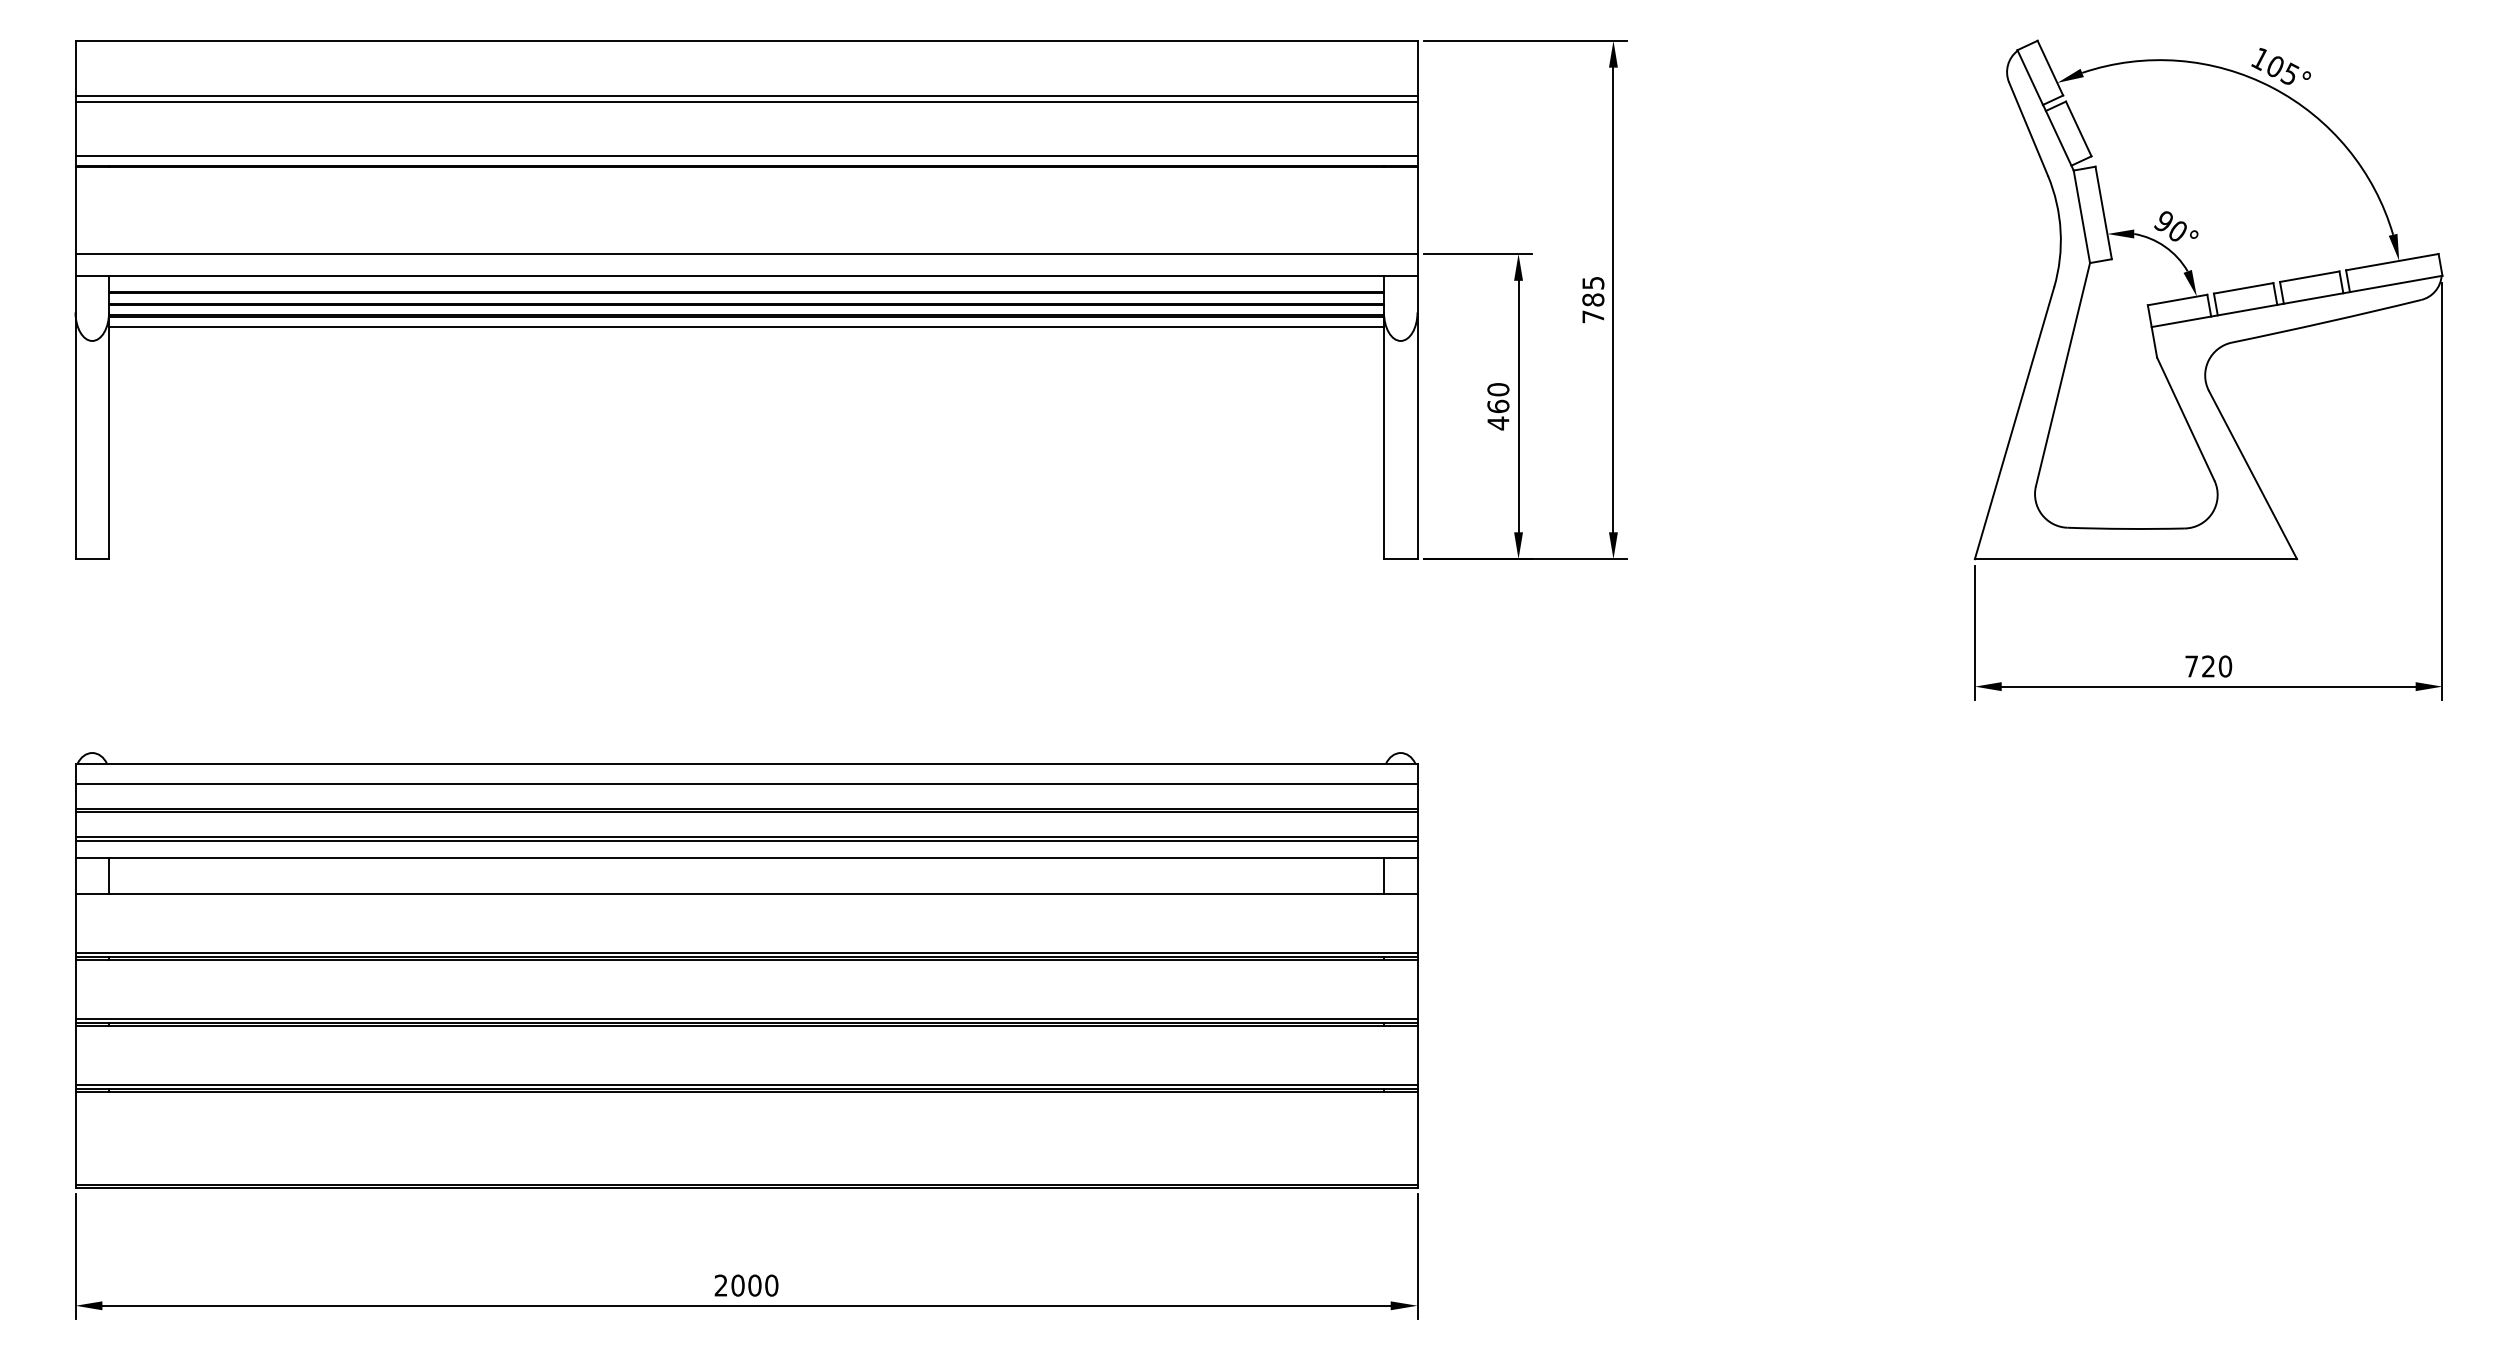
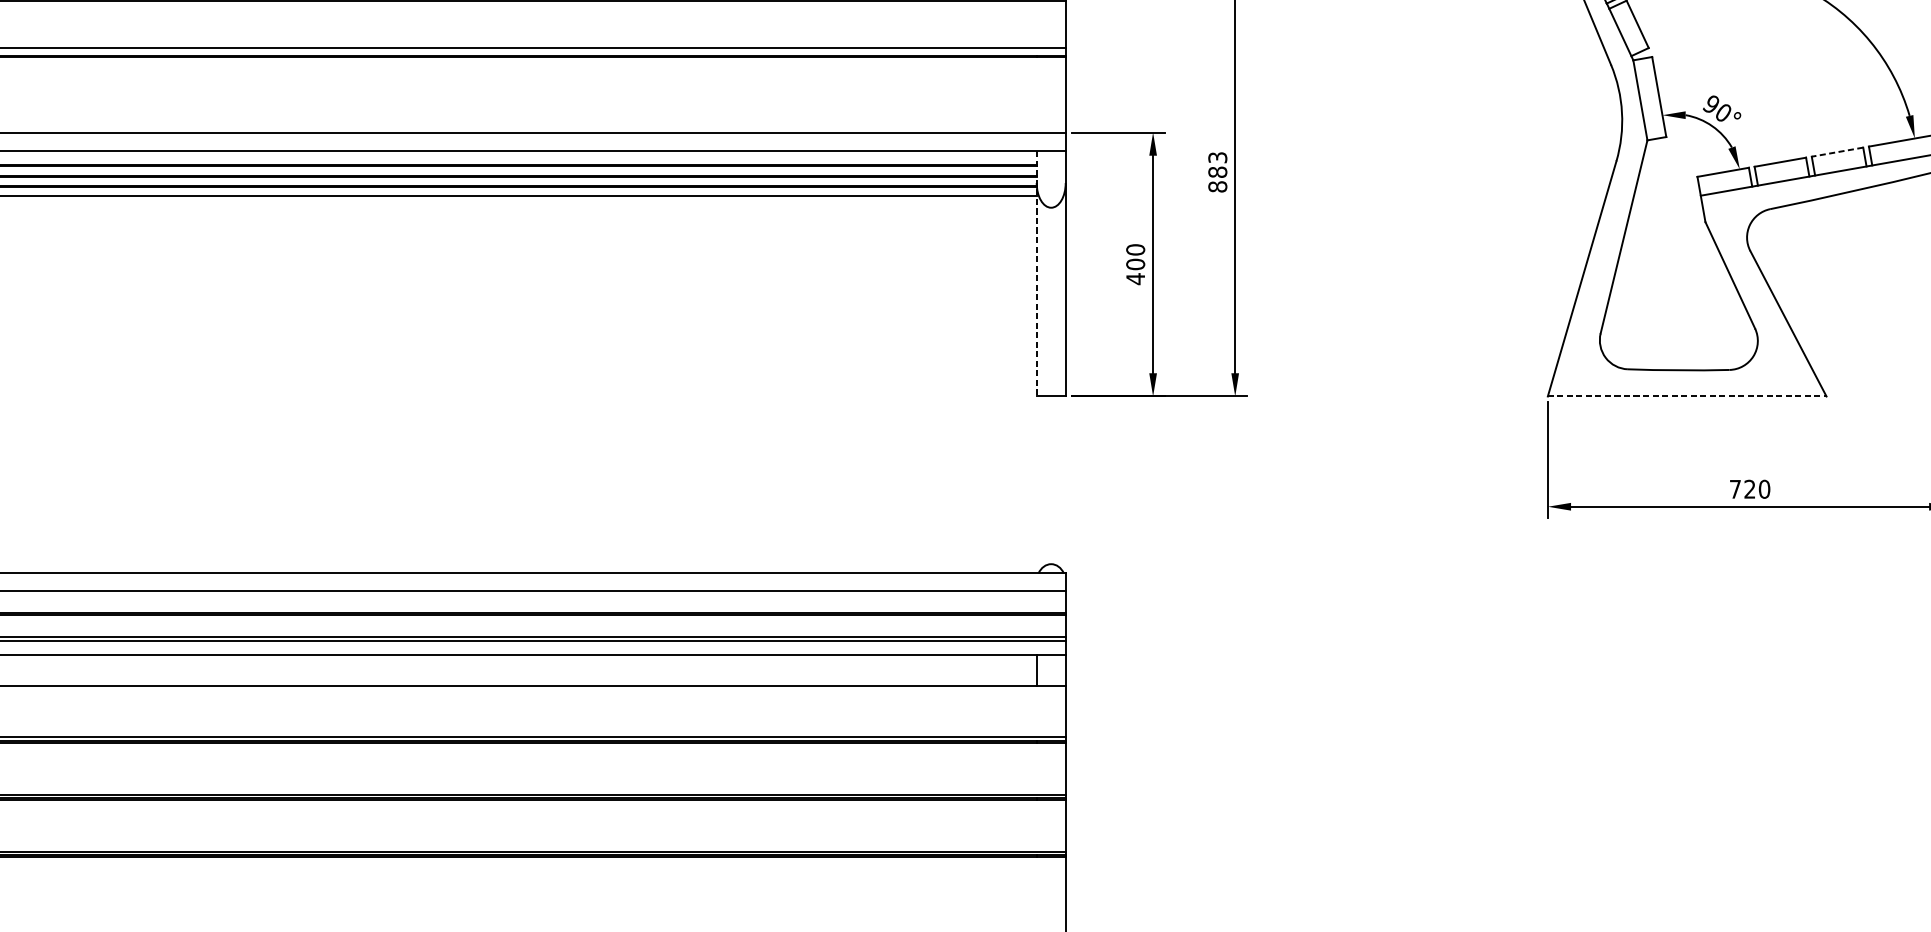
line: (2309, 276) -> (1837, 151), solid -> dashed
text: (1593, 299) -> (1217, 171), 785 -> 883
text: (1498, 406) -> (1135, 264), 460 -> 400
line: (1383, 417) -> (1036, 273), solid -> dashed
line: (2136, 559) -> (1687, 396), solid -> dashed

